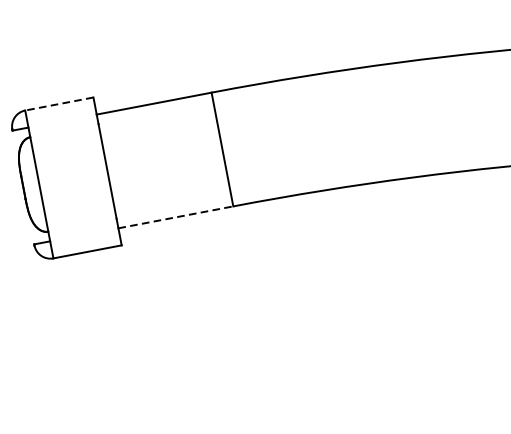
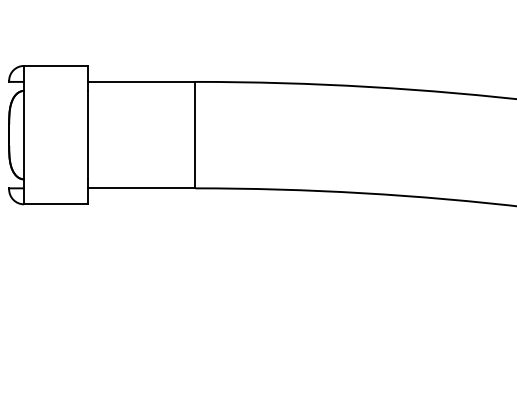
line: (58, 103) -> (55, 65), dashed -> solid
line: (175, 217) -> (141, 188), dashed -> solid

